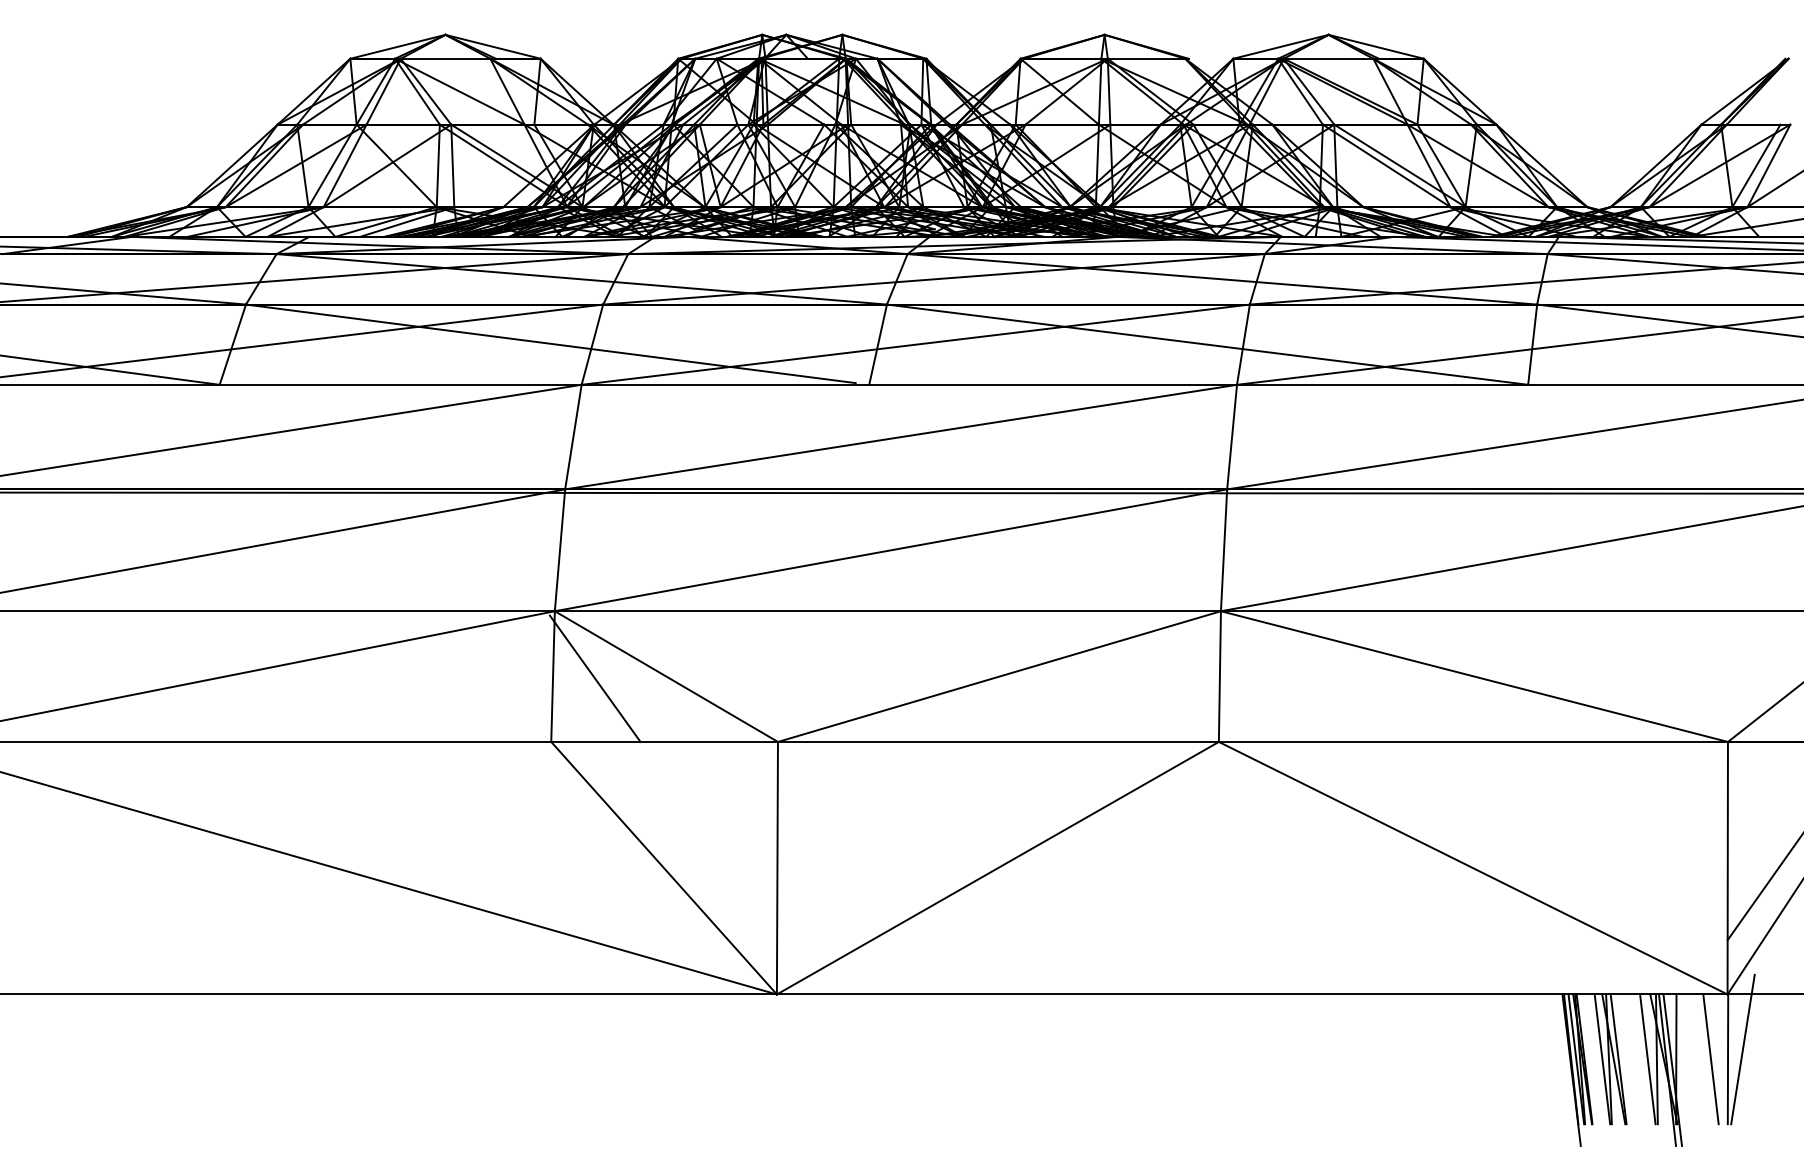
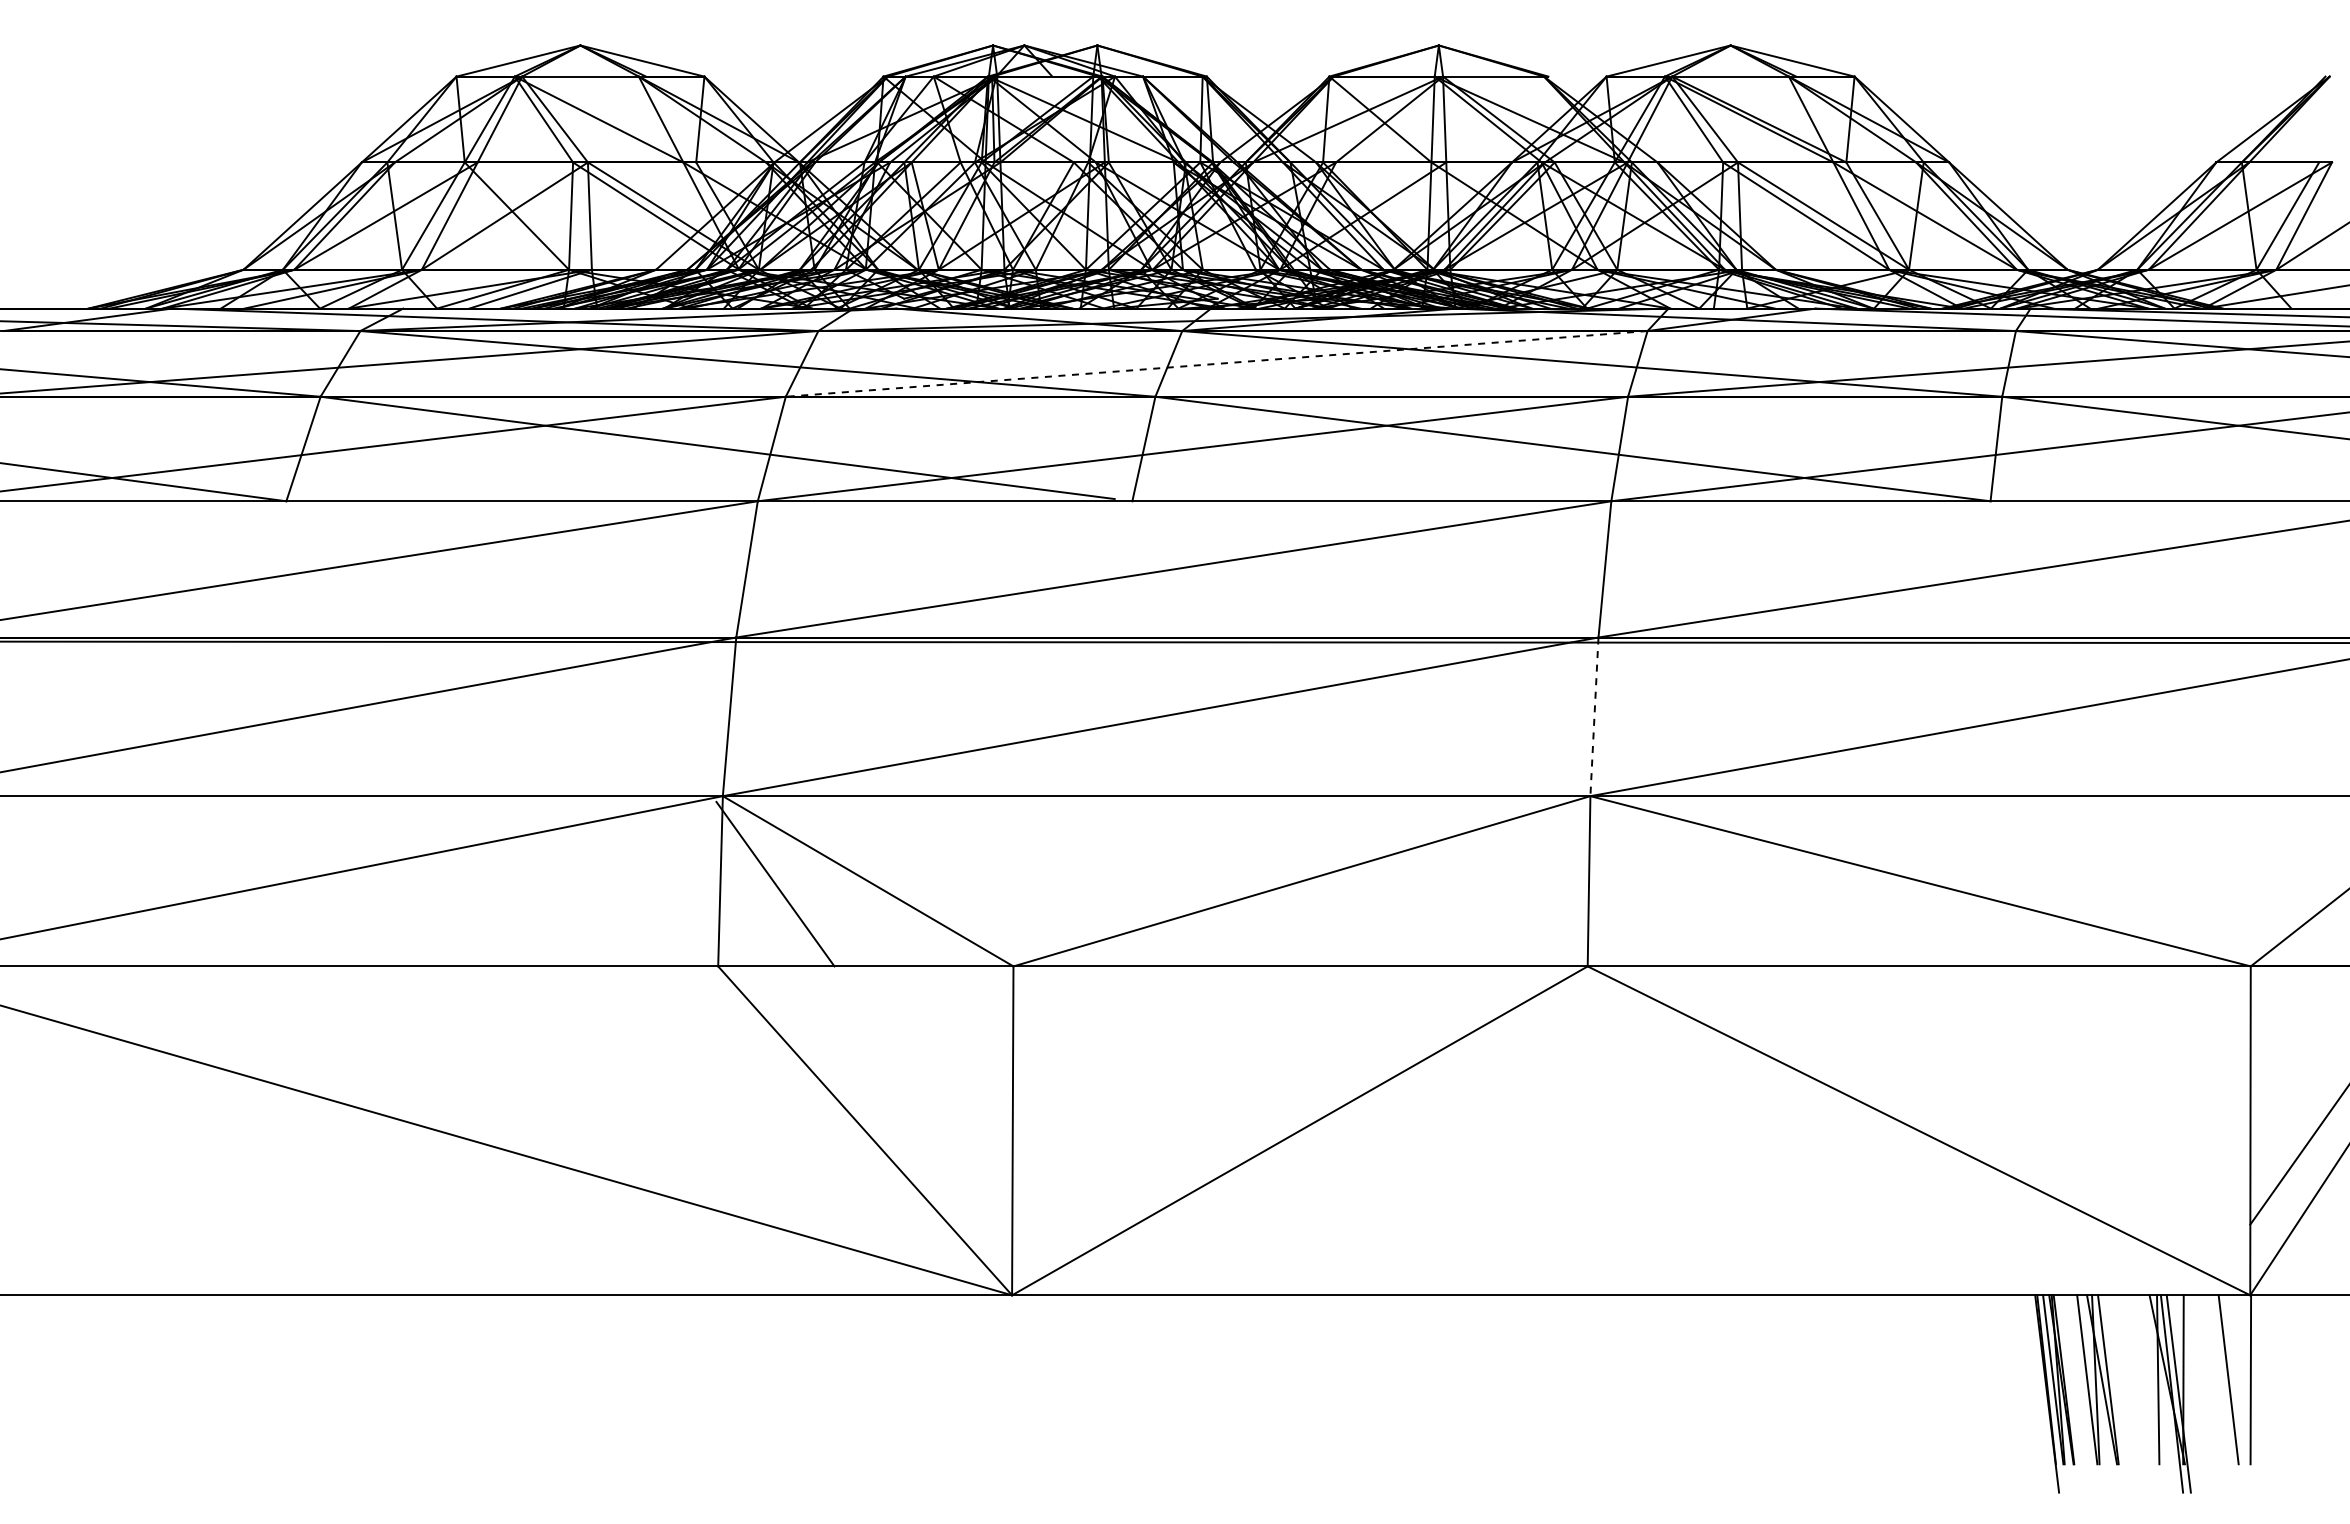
line: (933, 279) -> (1216, 363), solid -> dashed
line: (1224, 550) -> (1594, 717), solid -> dashed
line: (1742, 1049) -> (2269, 1366), removed
line: (1647, 1059) -> (2146, 1379), removed

